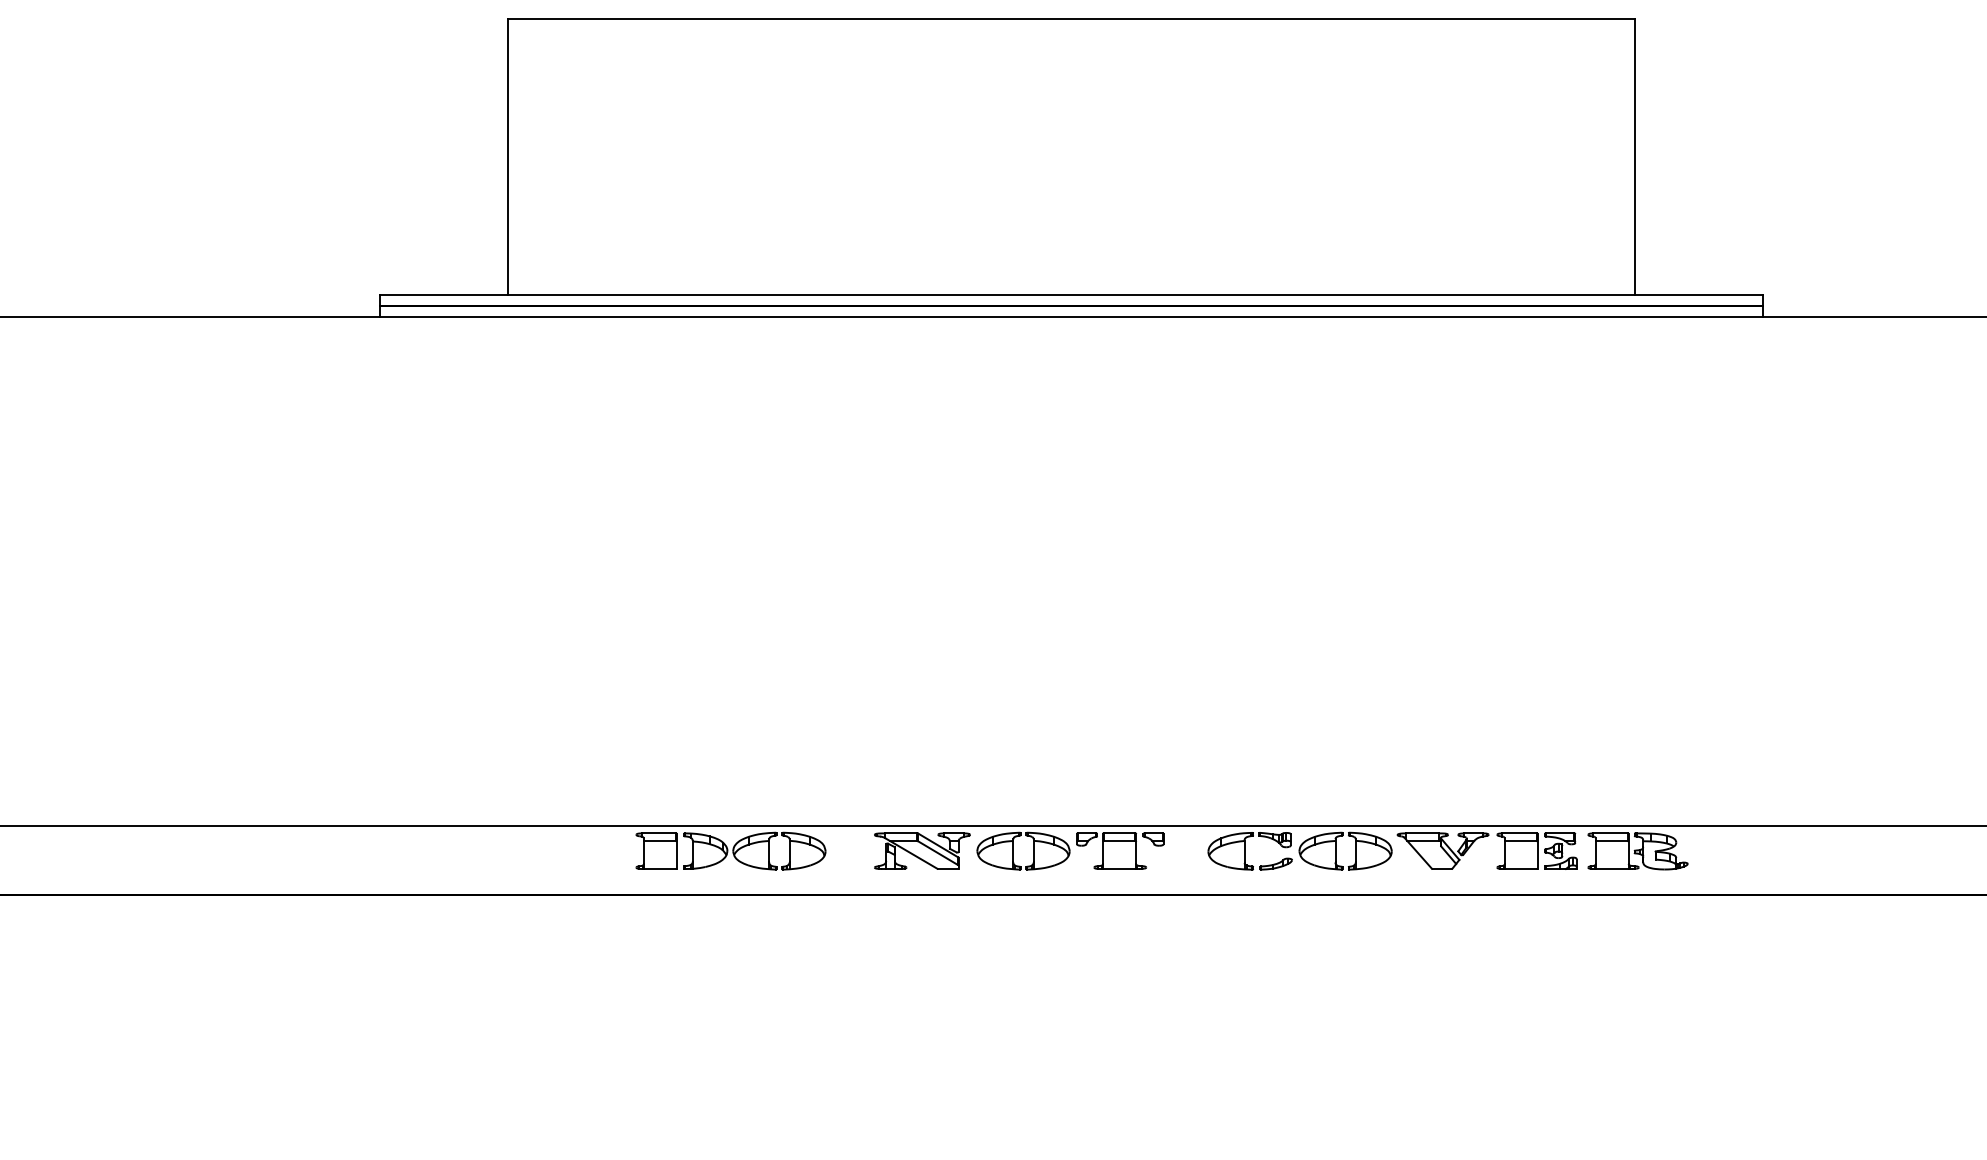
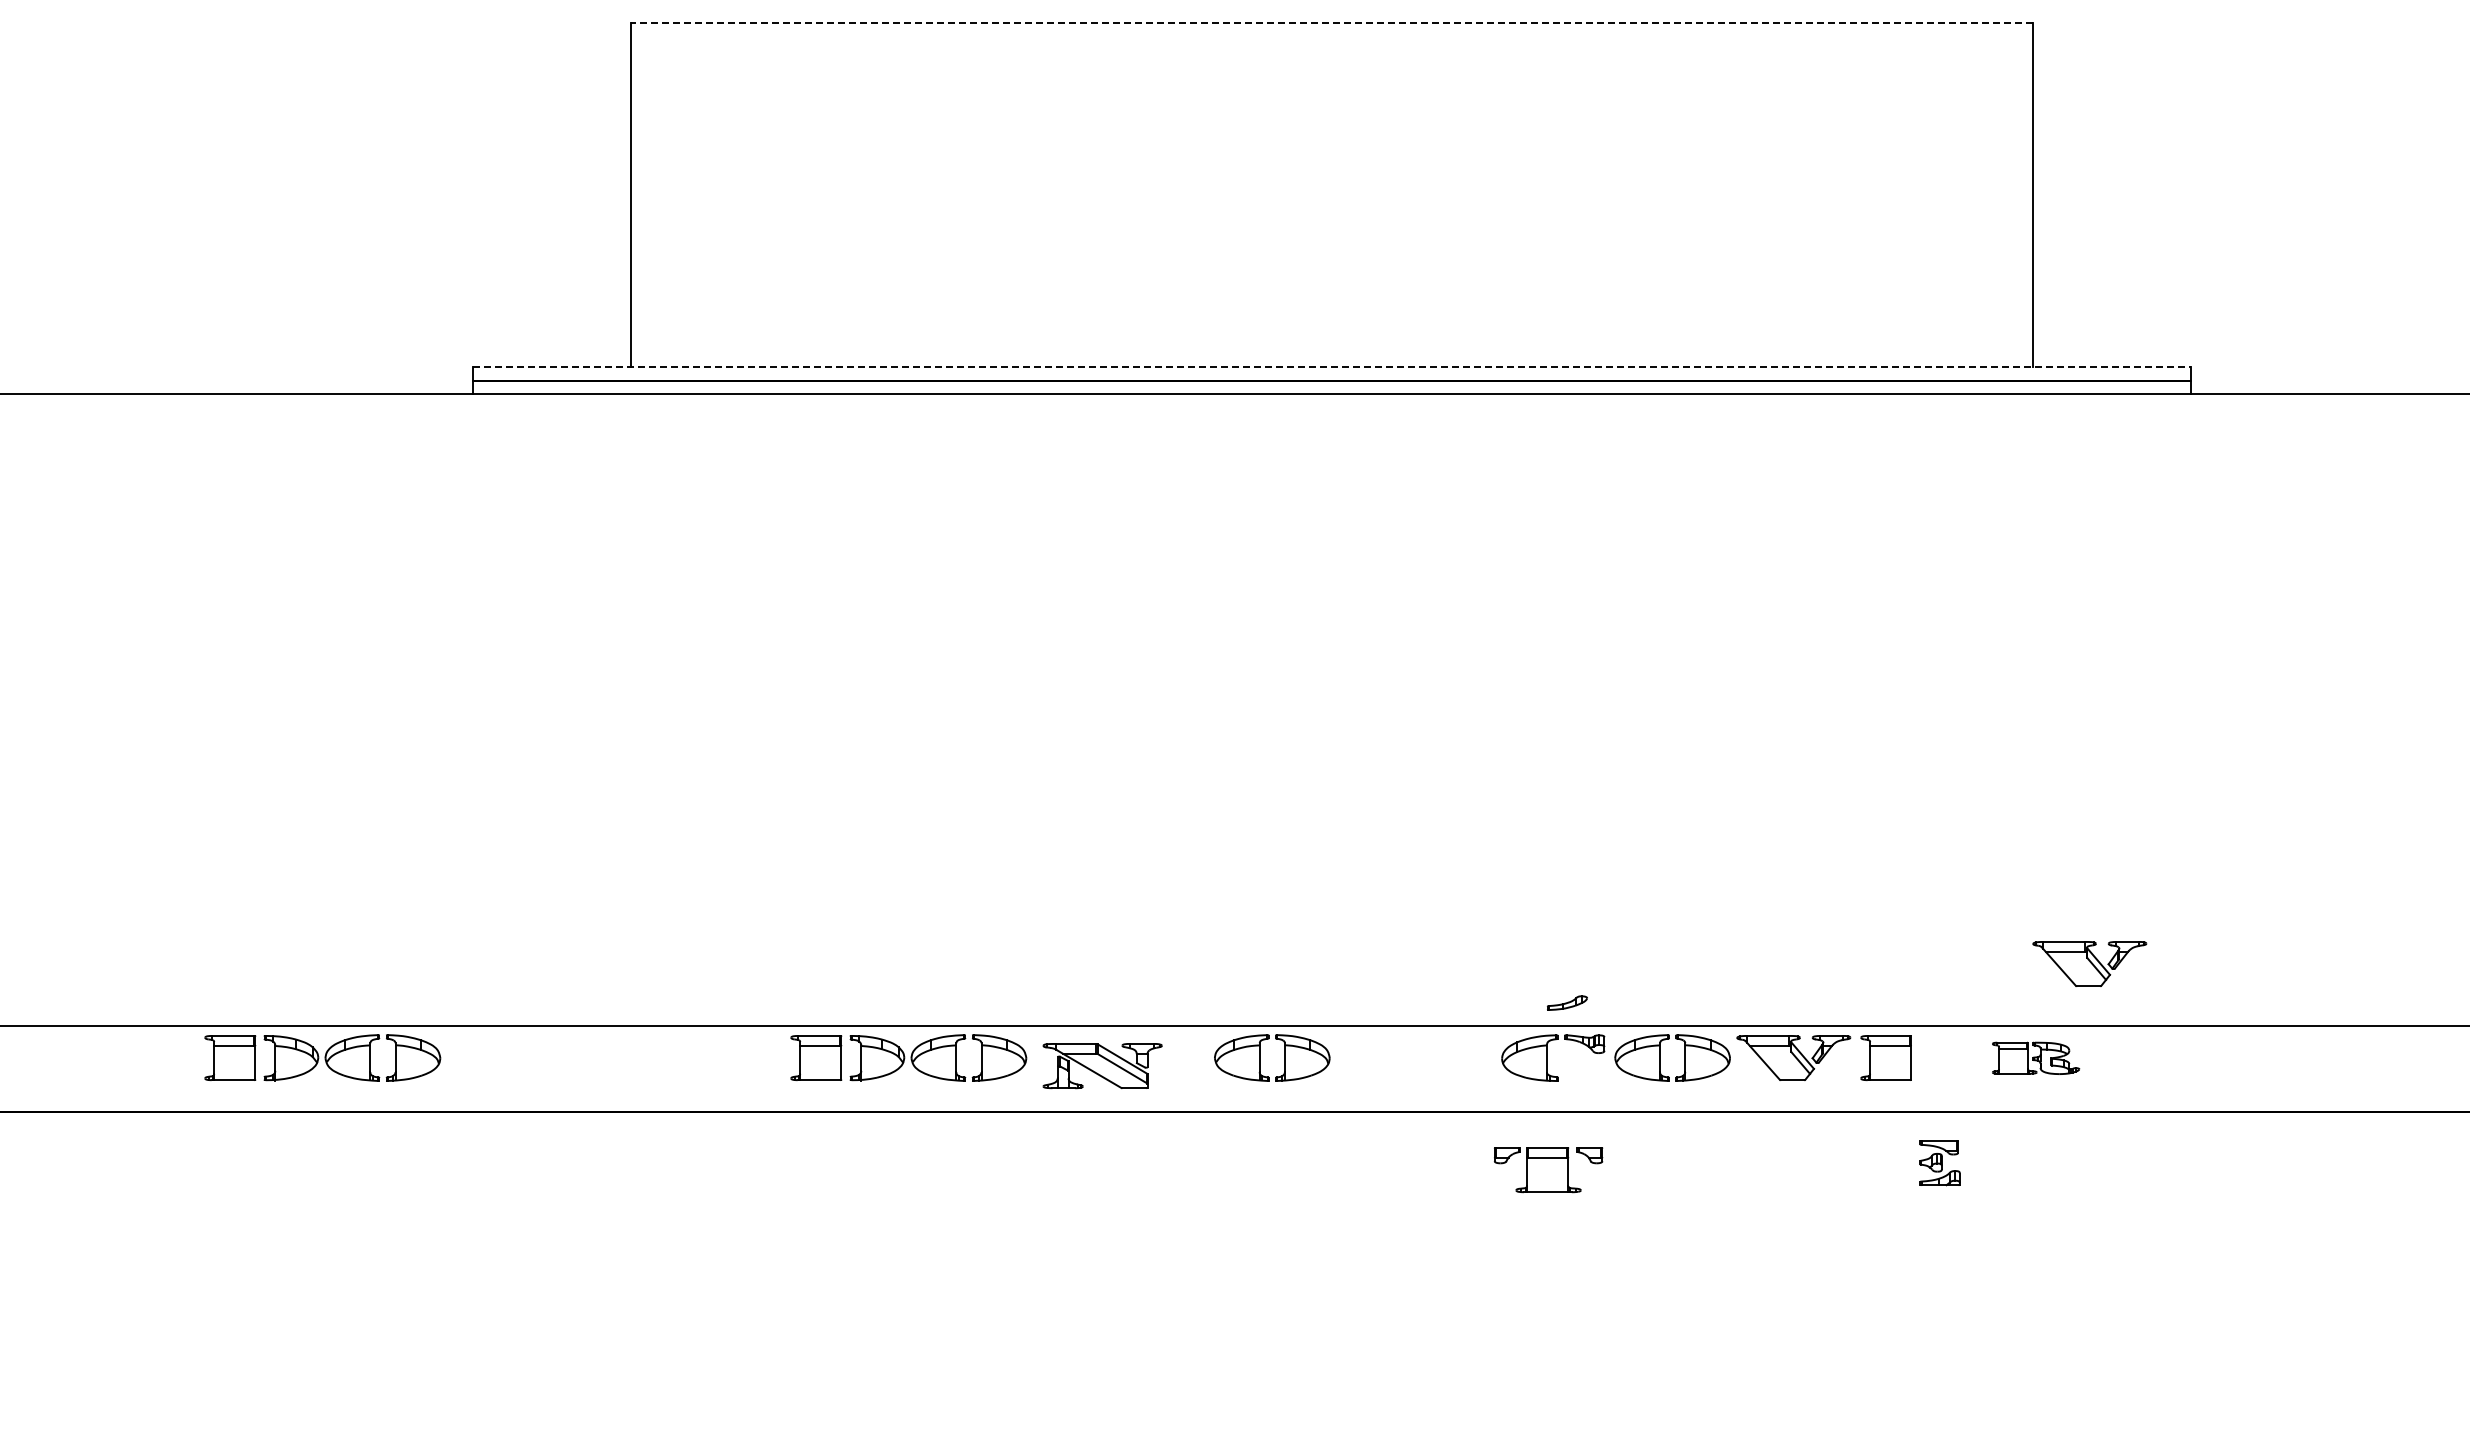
line: (1071, 18) -> (1331, 23), solid -> dashed
line: (1071, 294) -> (1331, 366), solid -> dashed
part: (1681, 775) -> (2089, 963), added
part: (259, 850) -> (322, 1057), added
part: (922, 851) -> (1102, 1066), moved
part: (1120, 851) -> (1548, 1170), moved
part: (1560, 851) -> (1939, 1163), moved
part: (1637, 851) -> (2035, 1058), size x0.7
part: (1276, 863) -> (1567, 1002), moved

